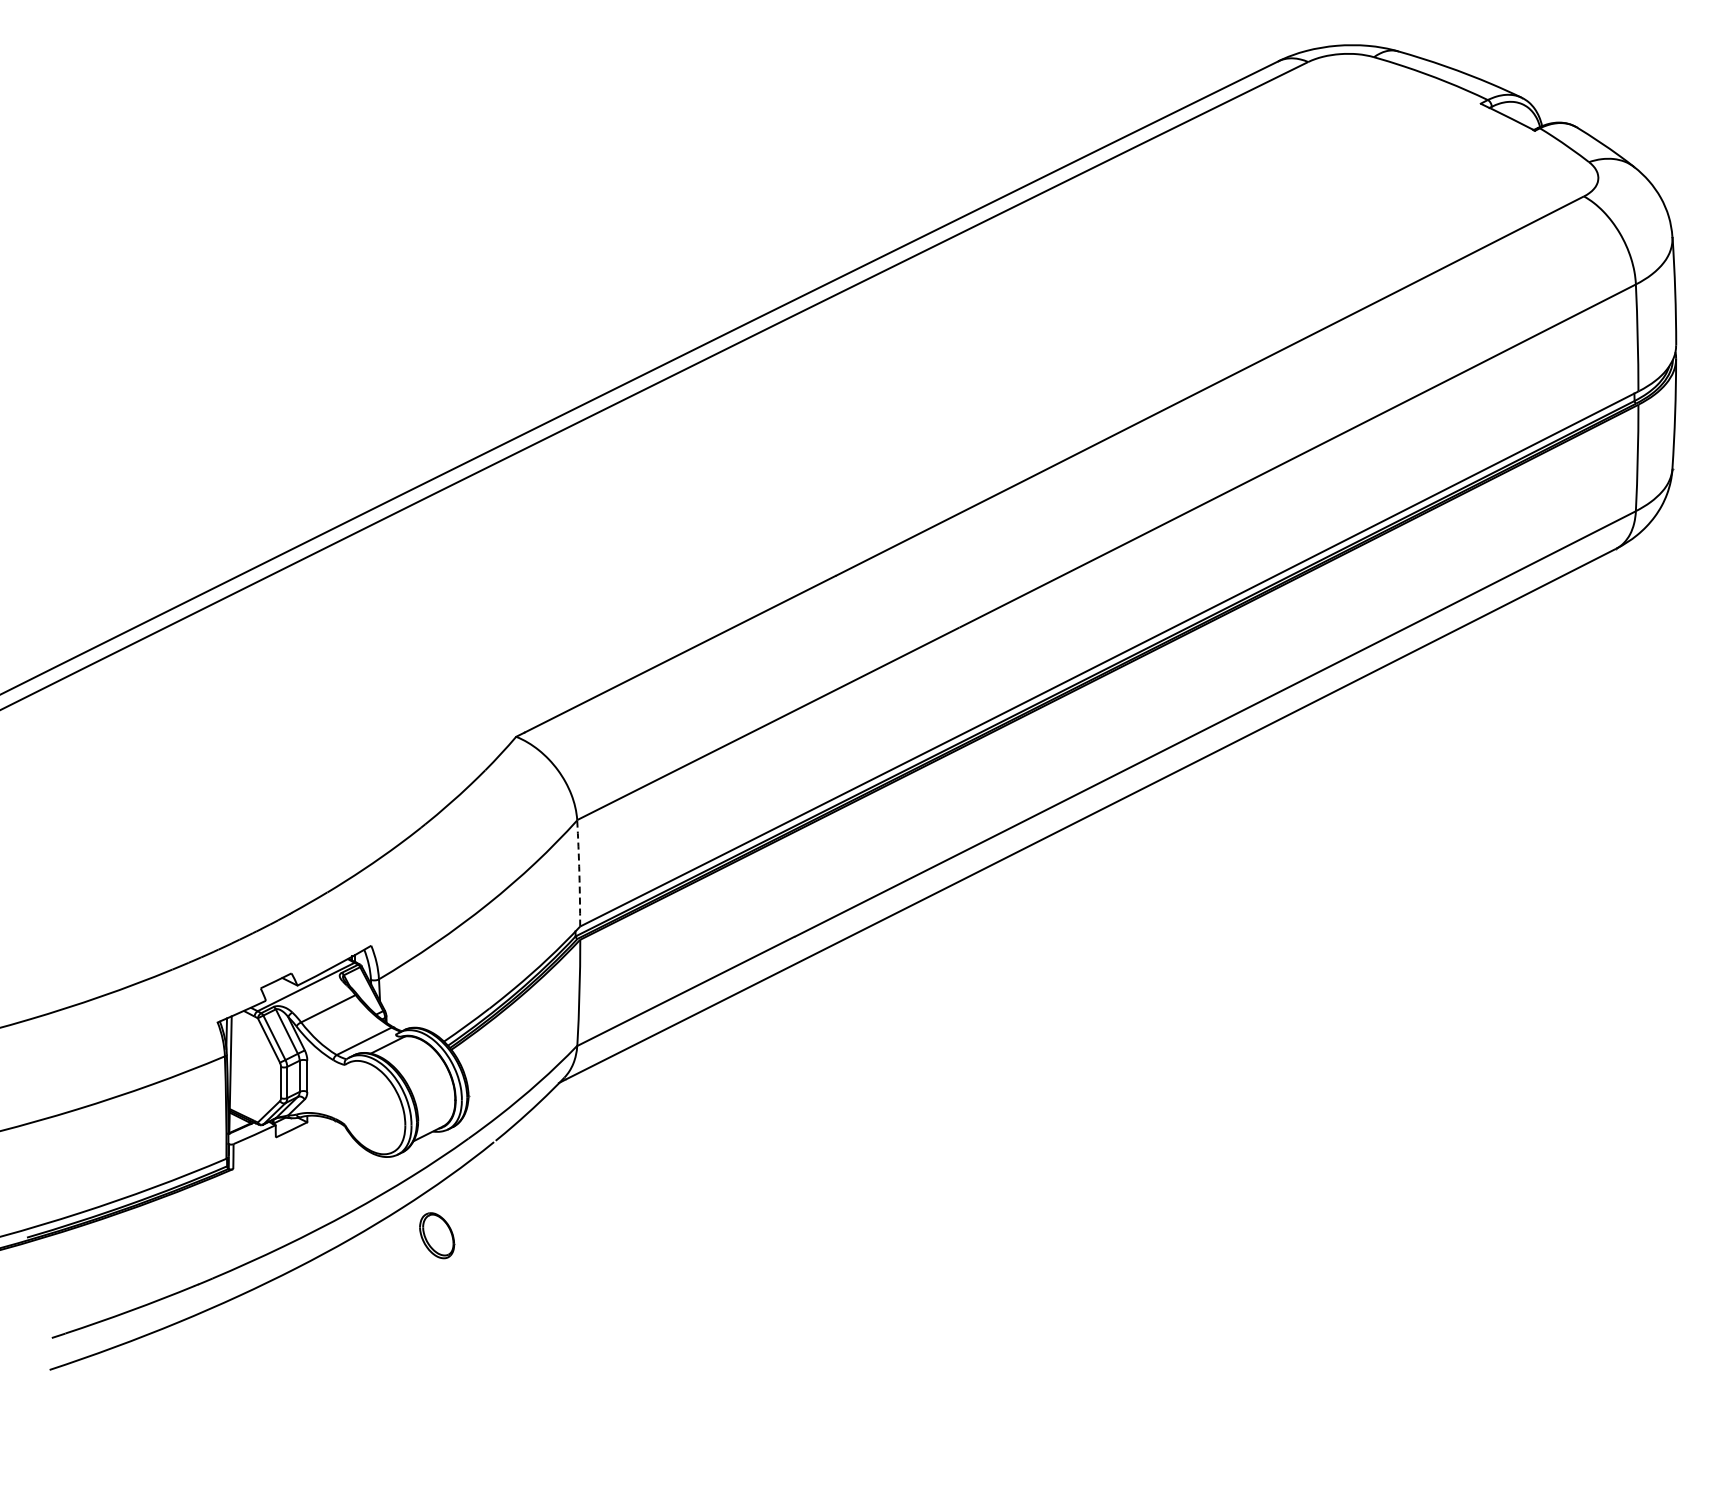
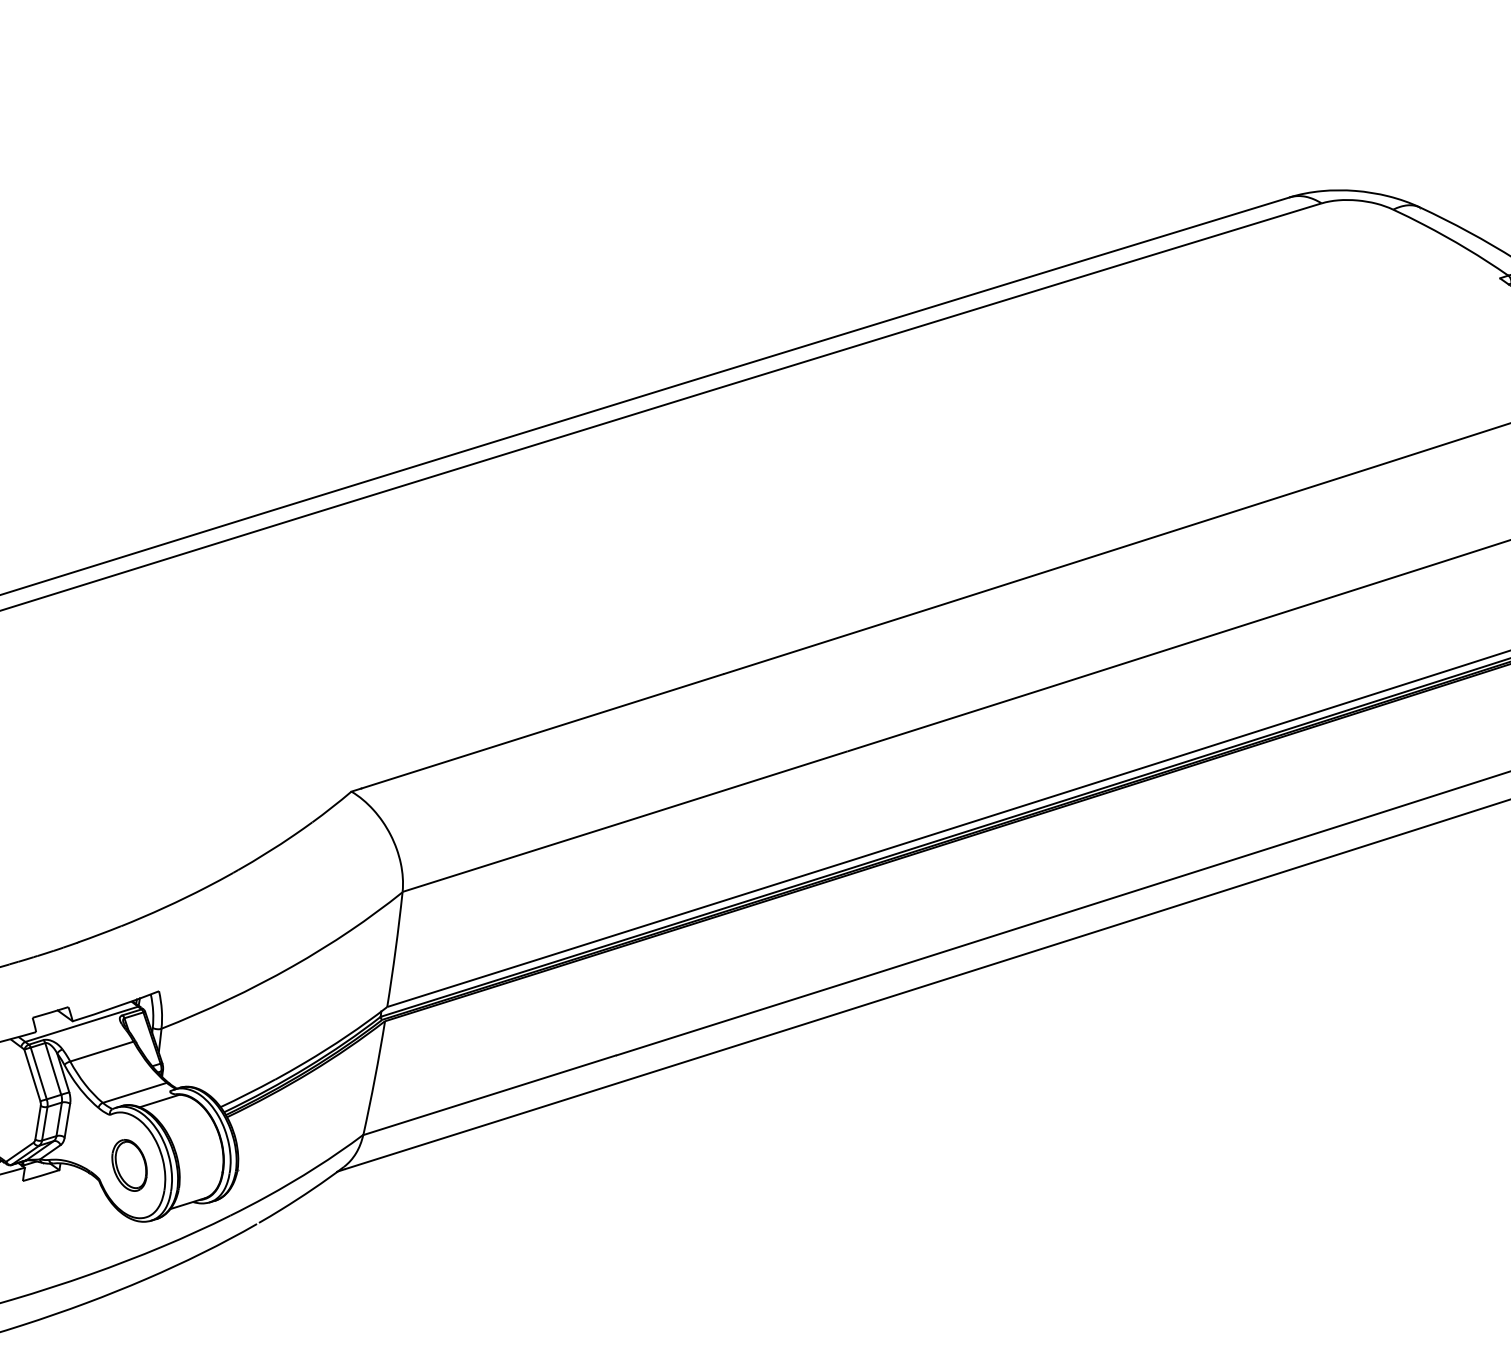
arc: (579, 873) -> (395, 949), dashed -> solid
part: (437, 1235) -> (130, 1165), moved

